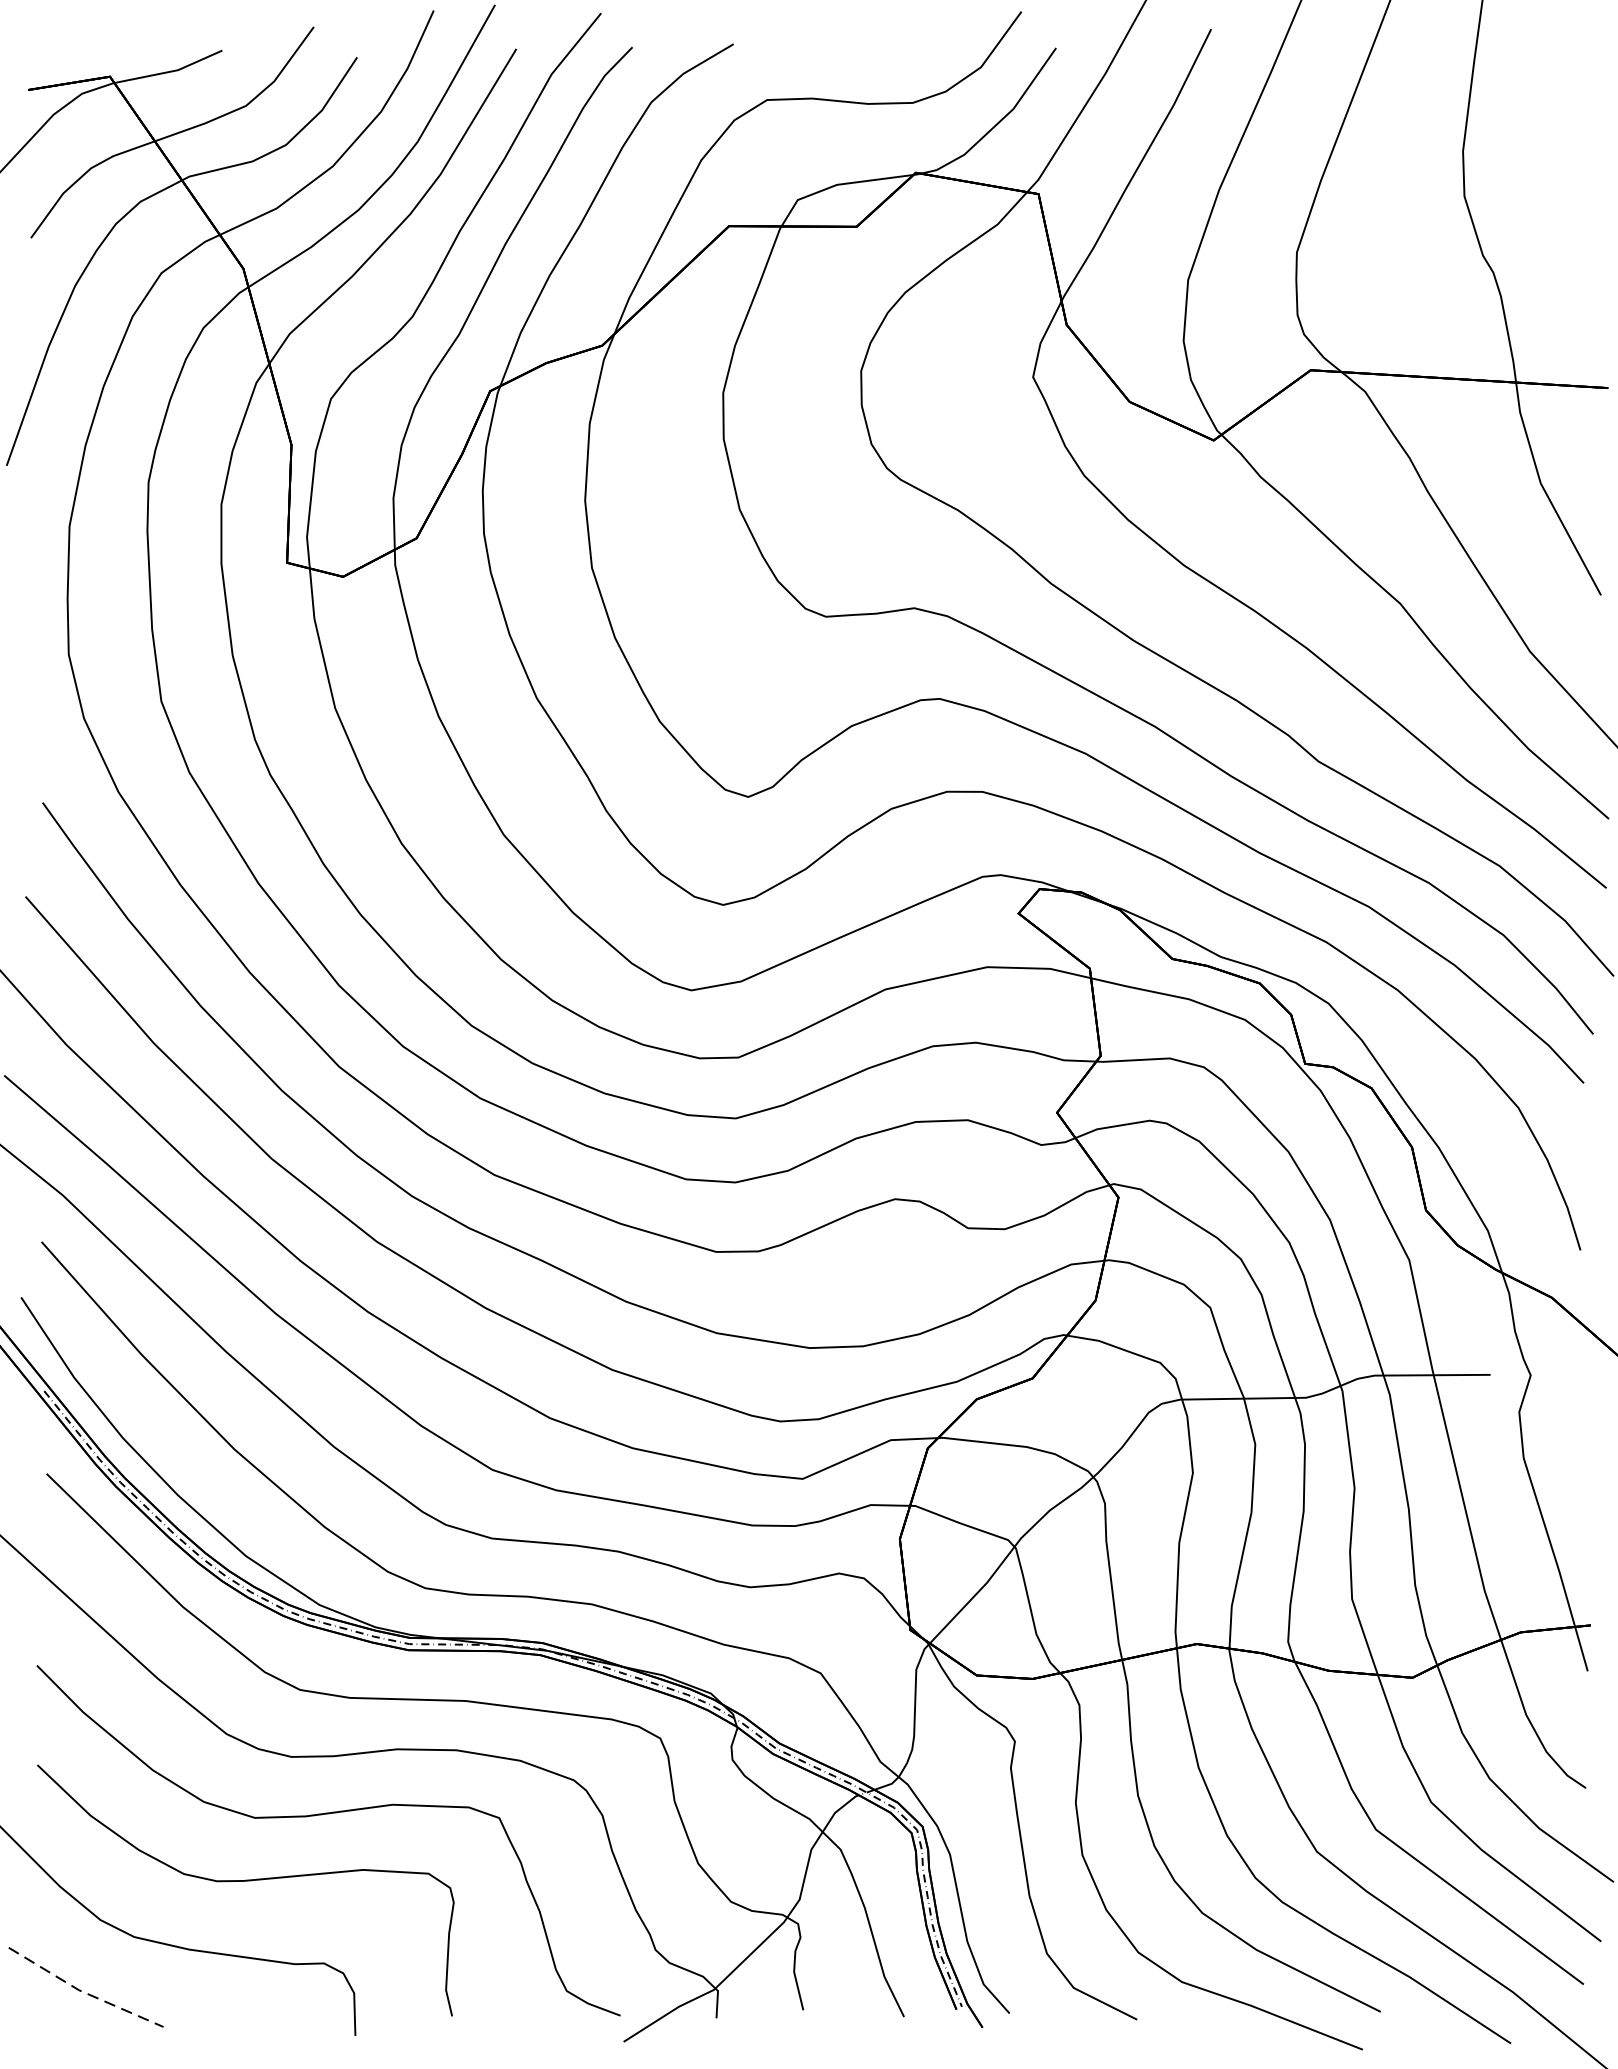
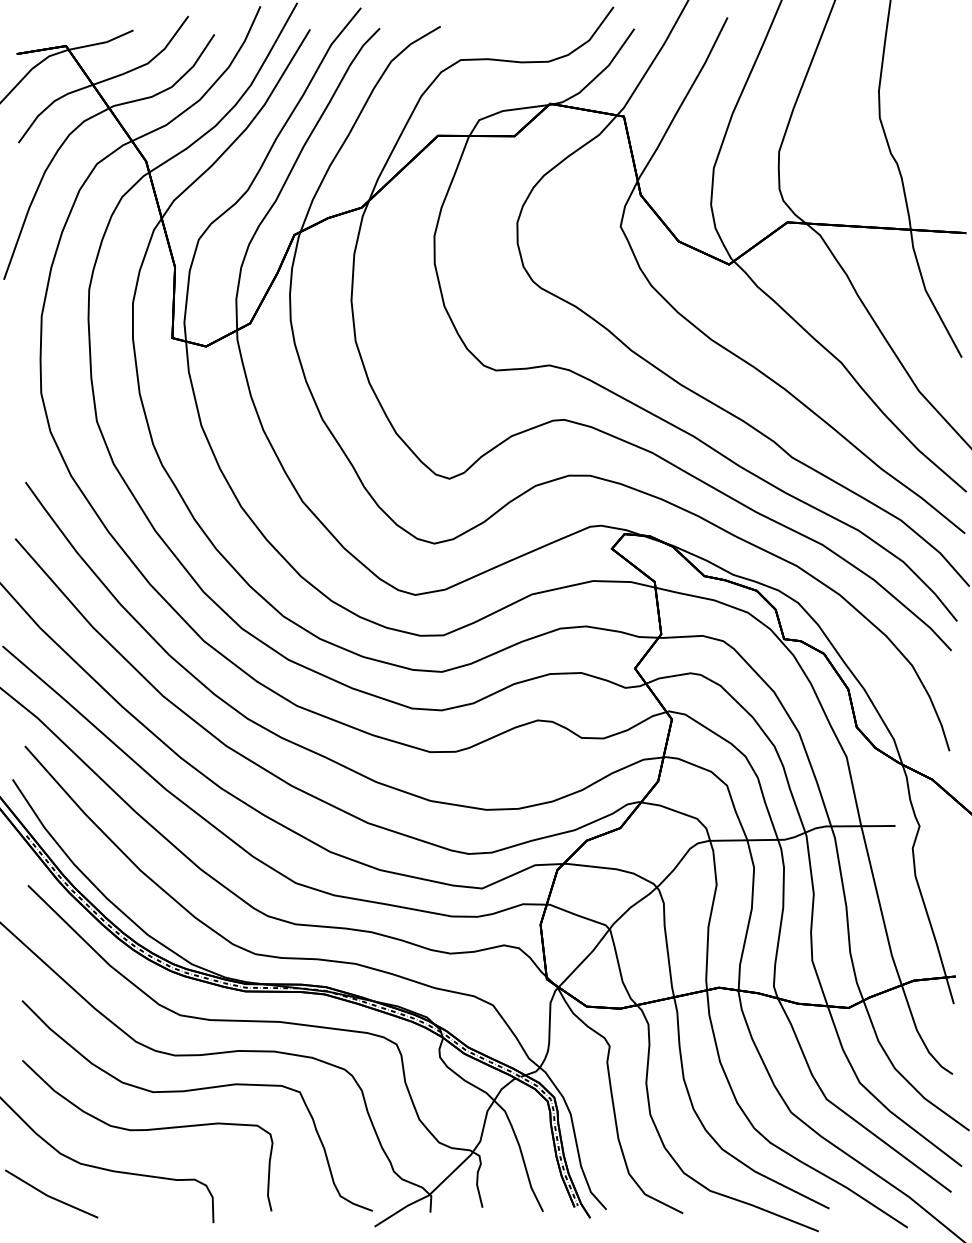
line: (84, 1991) -> (50, 1196), dashed -> solid

